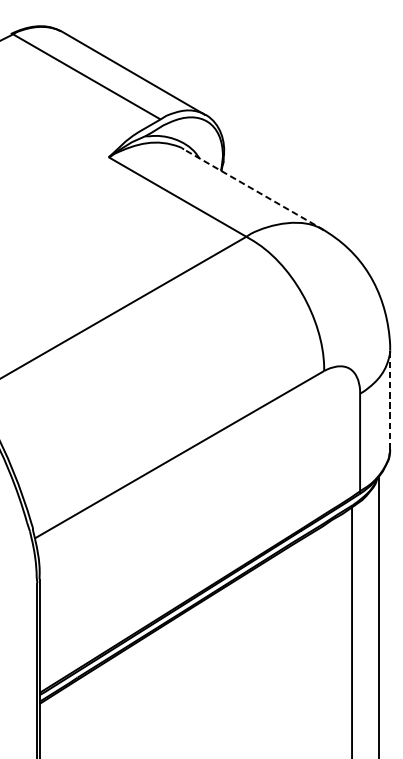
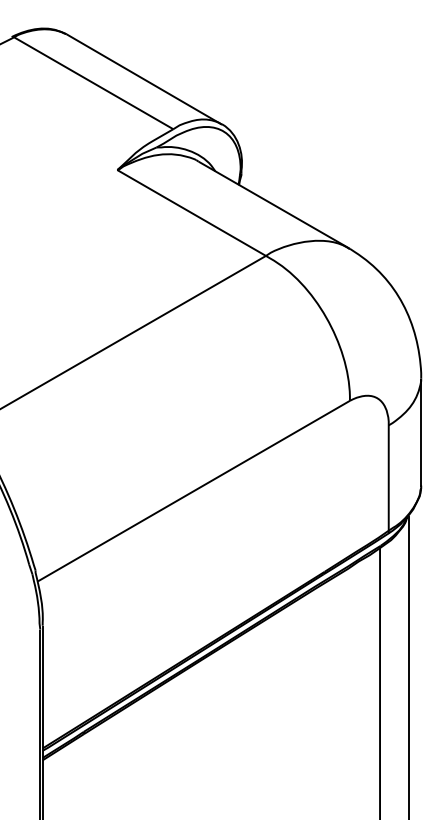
line: (253, 190) -> (273, 205), dashed -> solid
line: (390, 399) -> (421, 431), dashed -> solid

